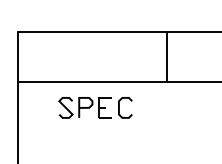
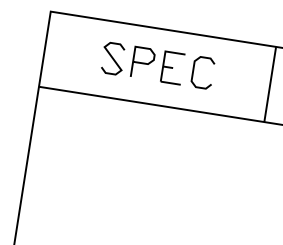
part: (95, 107) -> (157, 65), moved

